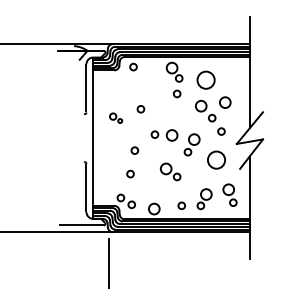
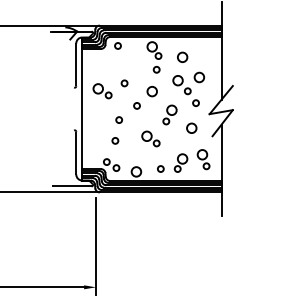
circle: (206, 78) -> (182, 56), size x0.62
part: (116, 118) -> (102, 91), size x1.67
circle: (171, 135) -> (151, 91), moved
circle: (216, 159) -> (191, 127), size x0.62

